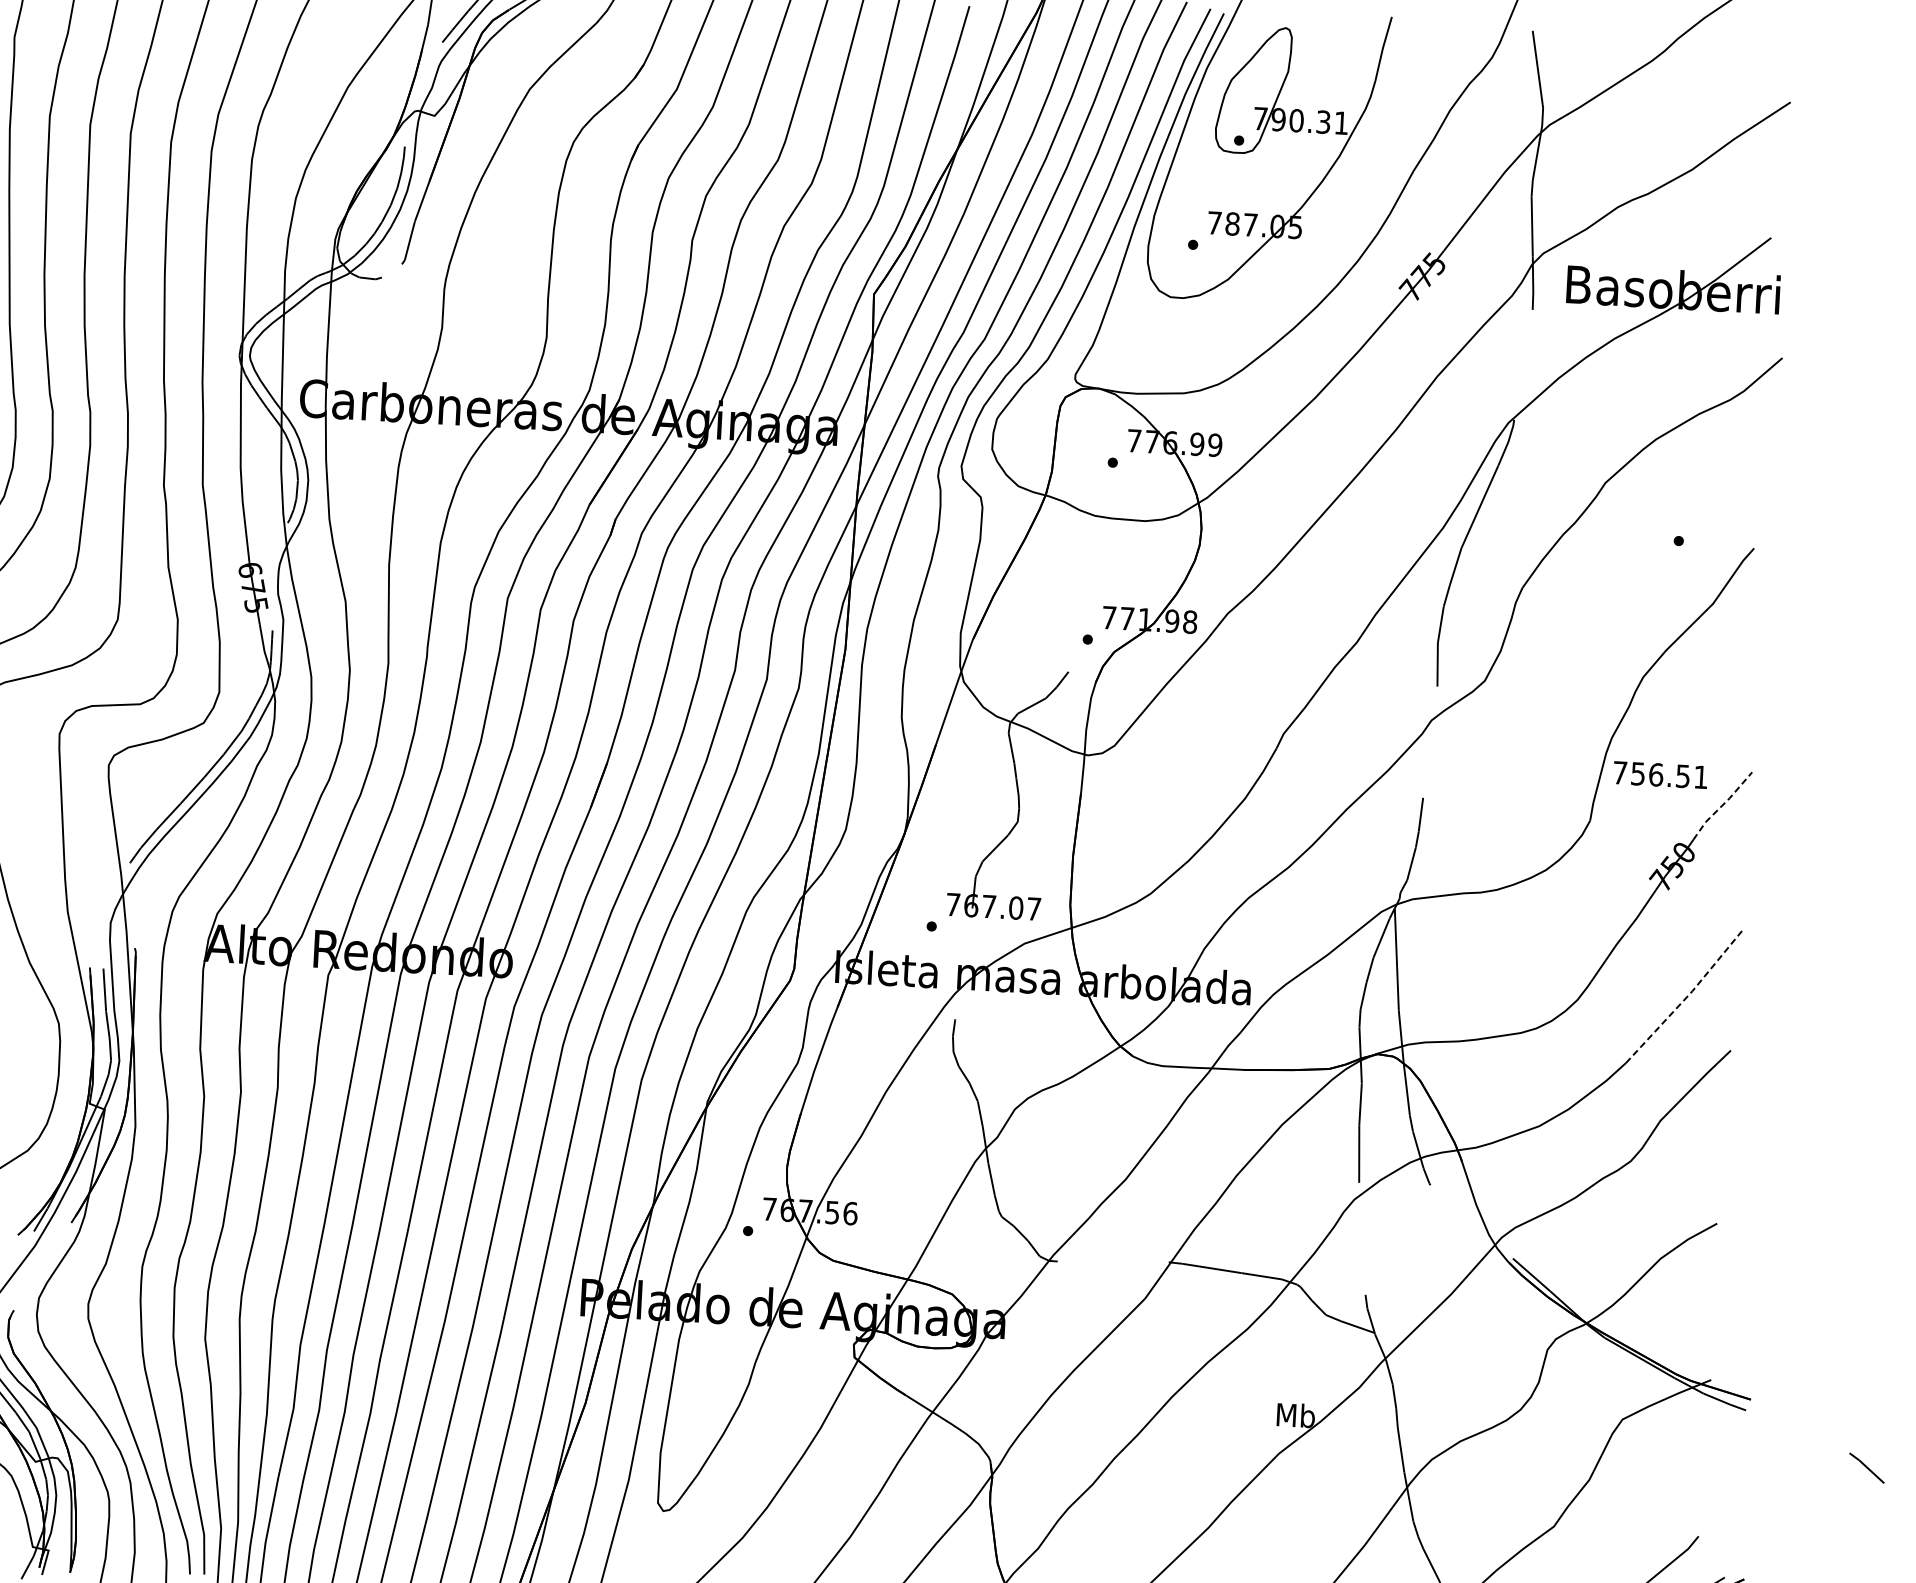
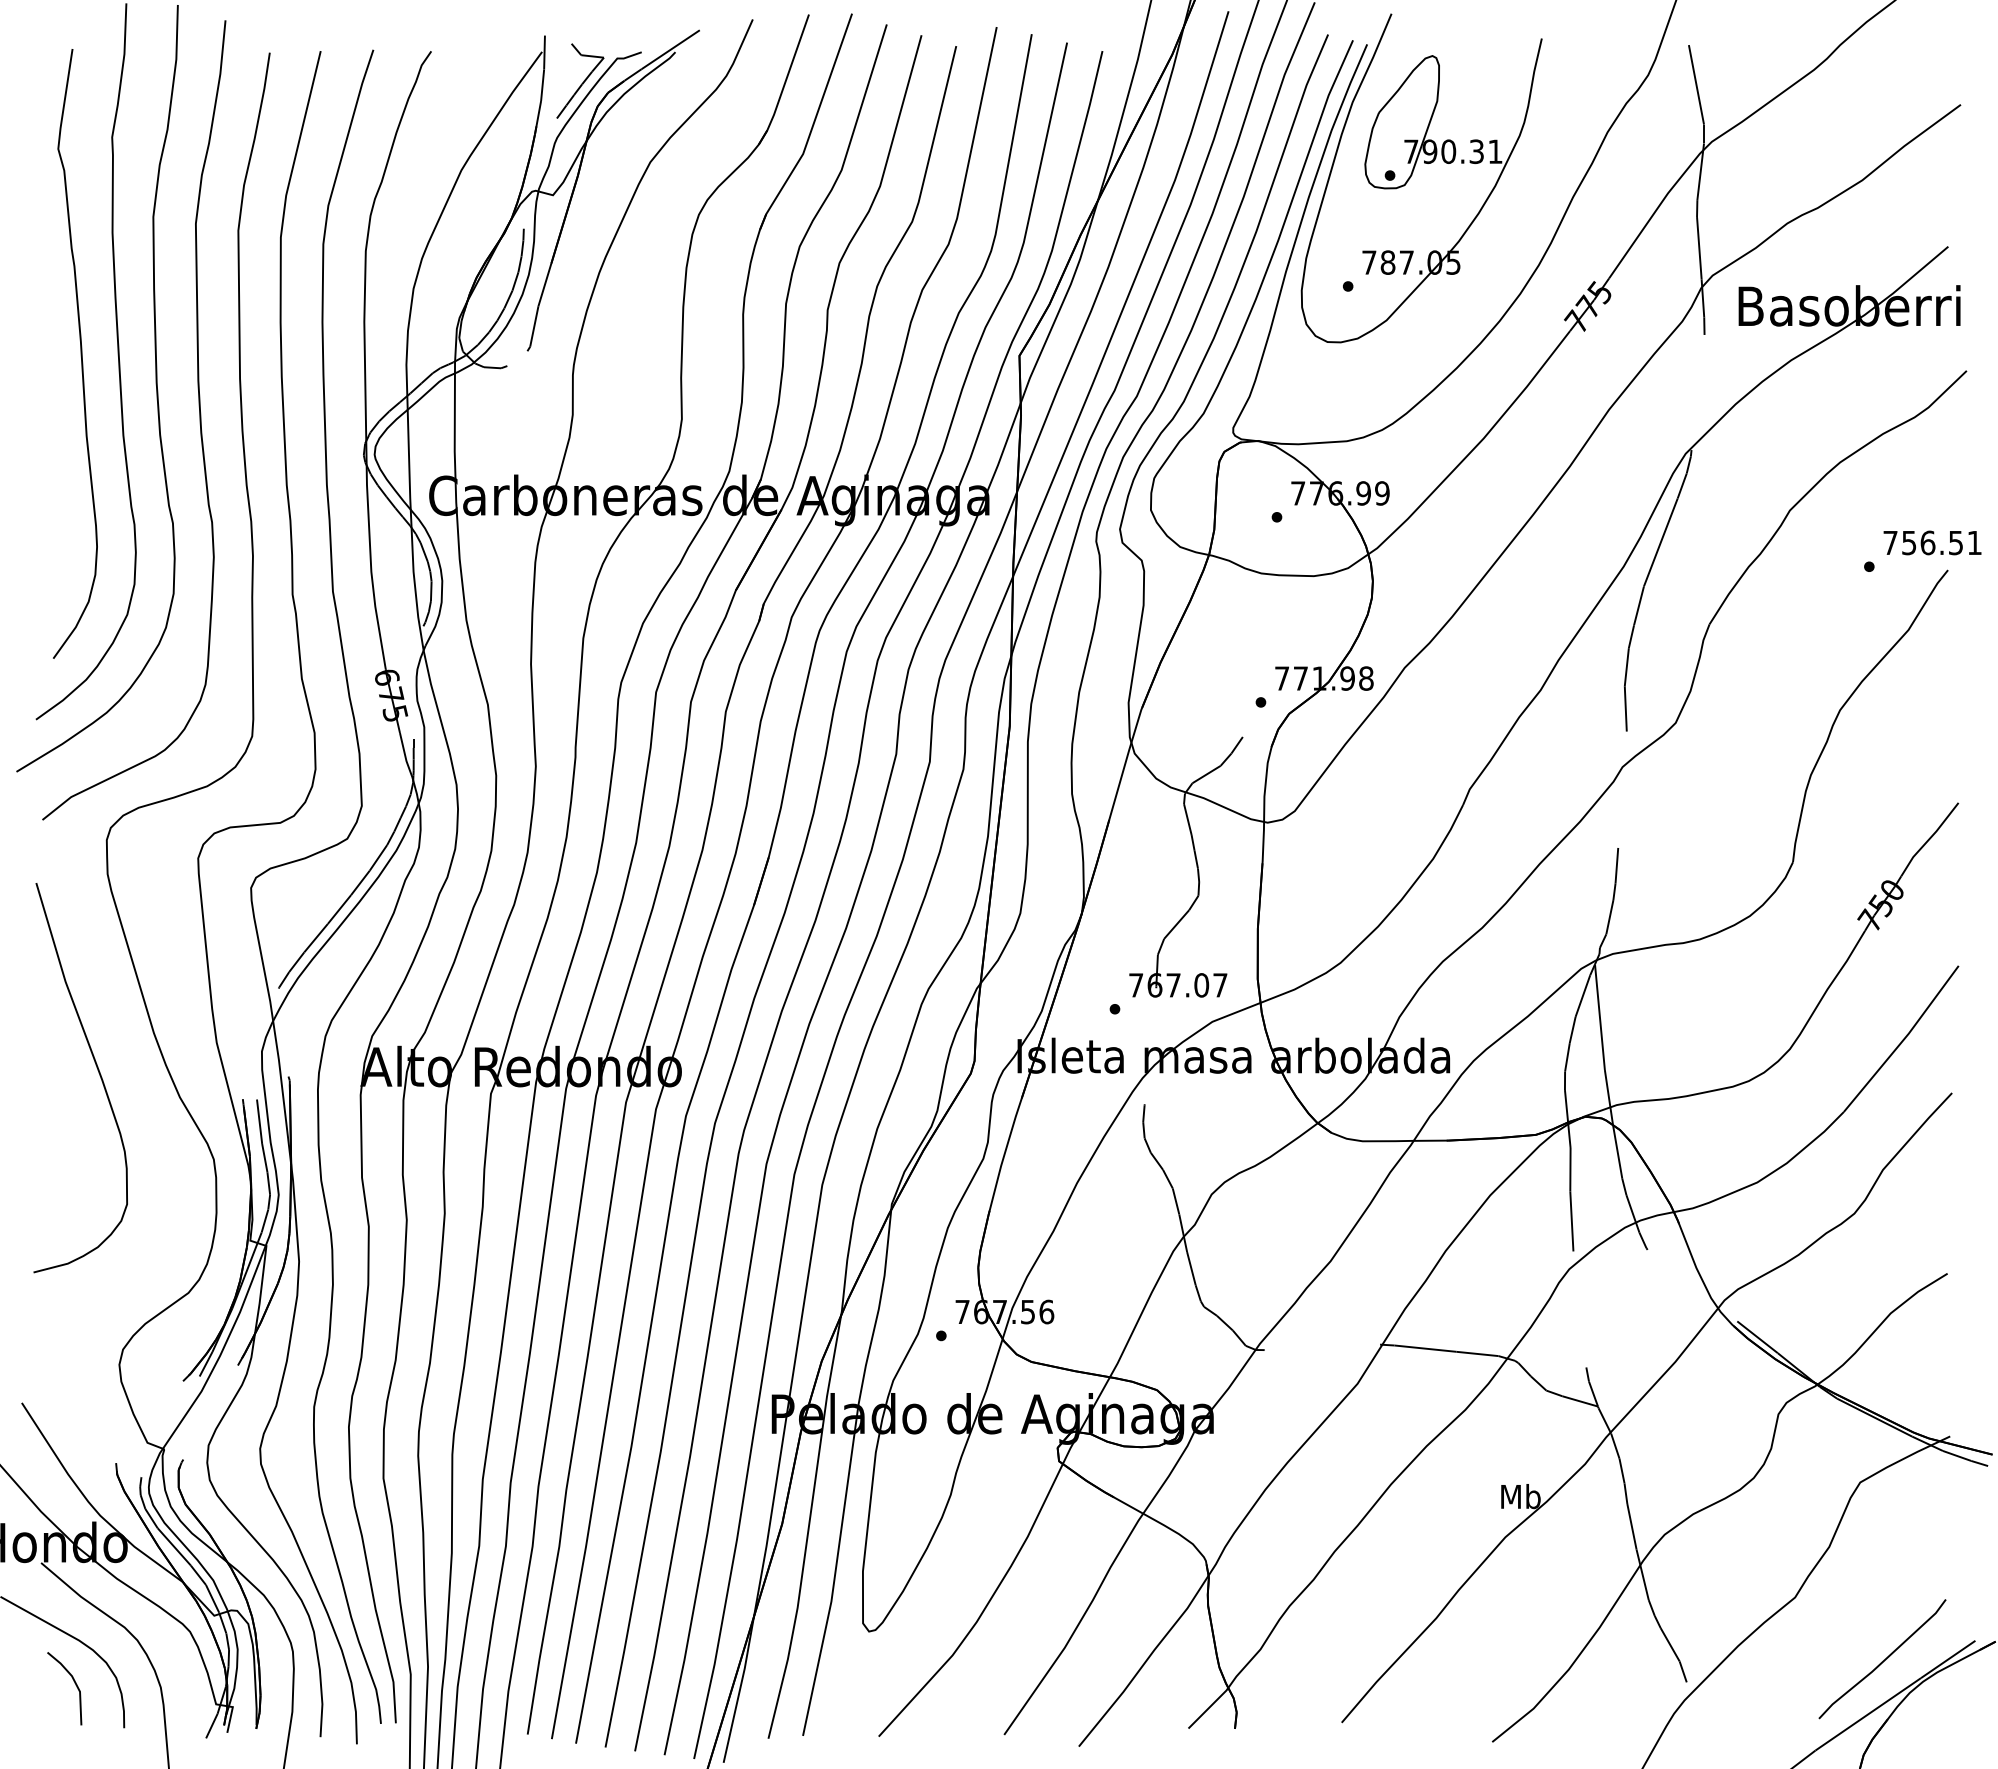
text: (1660, 774) -> (1932, 542), moved
line: (1722, 804) -> (1929, 838), dashed -> solid
line: (1687, 996) -> (1903, 1039), dashed -> solid

